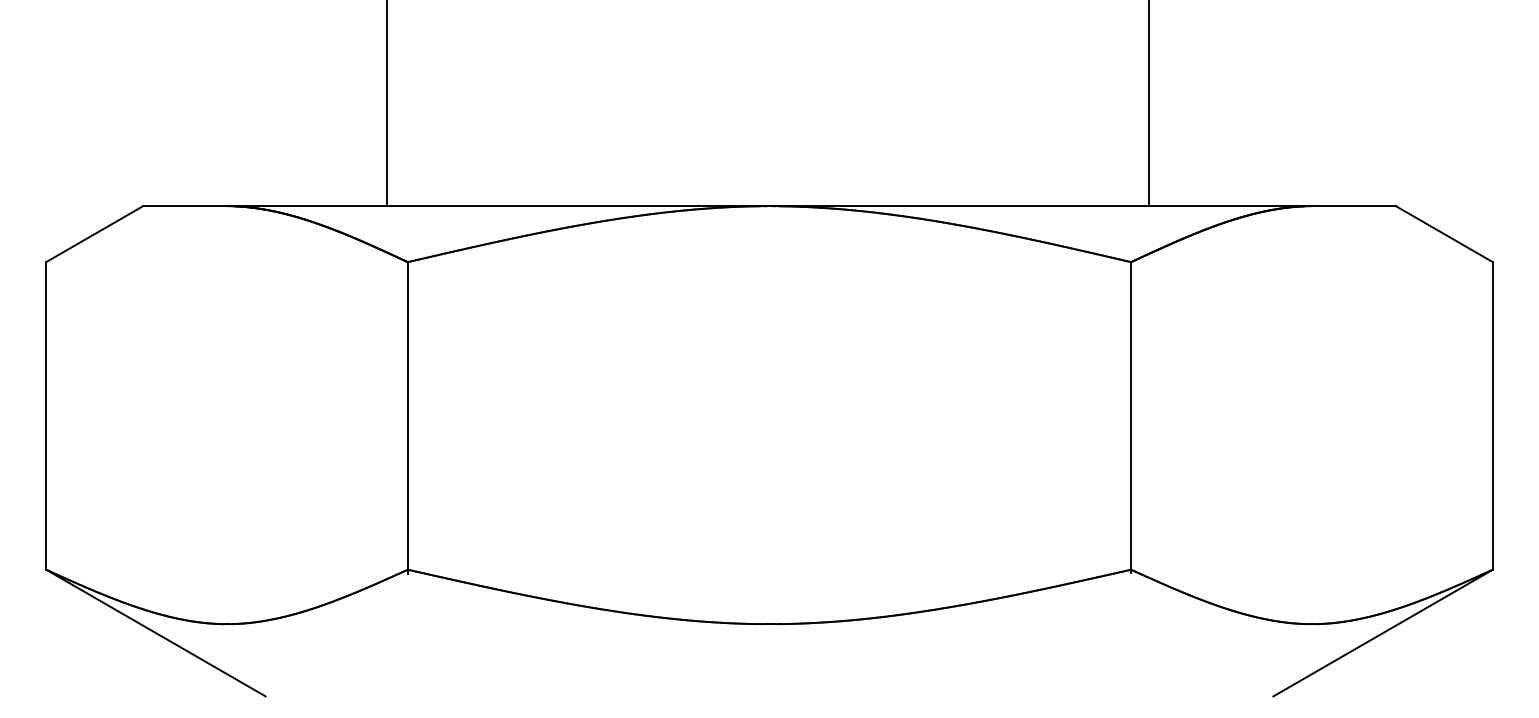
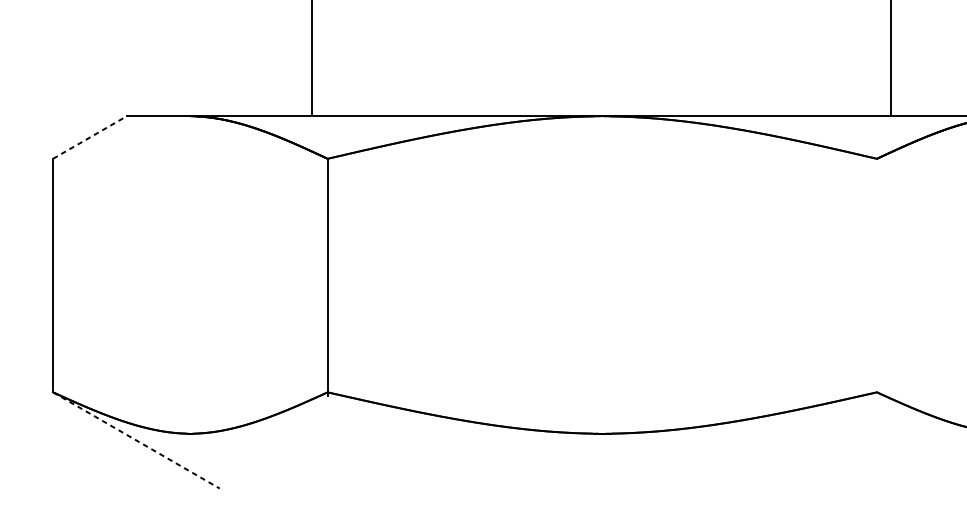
line: (94, 234) -> (89, 137), solid -> dashed
line: (1131, 417) -> (877, 276), removed
line: (155, 633) -> (136, 440), solid -> dashed

